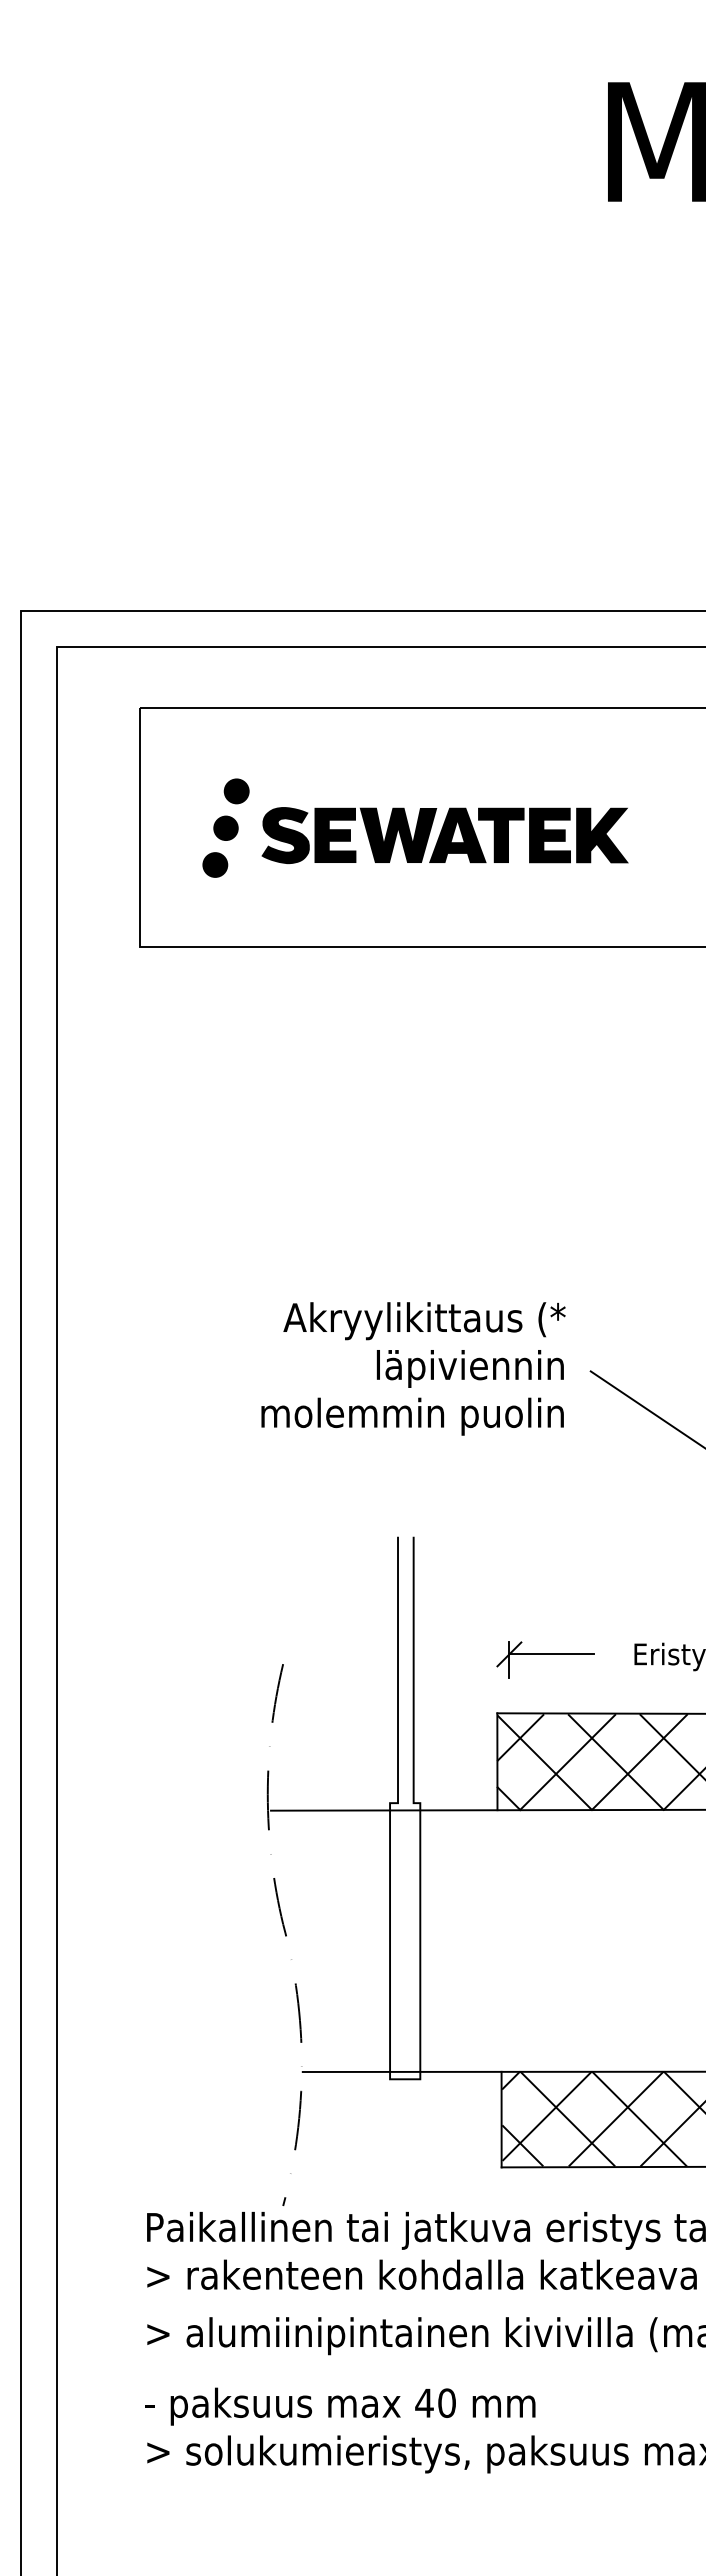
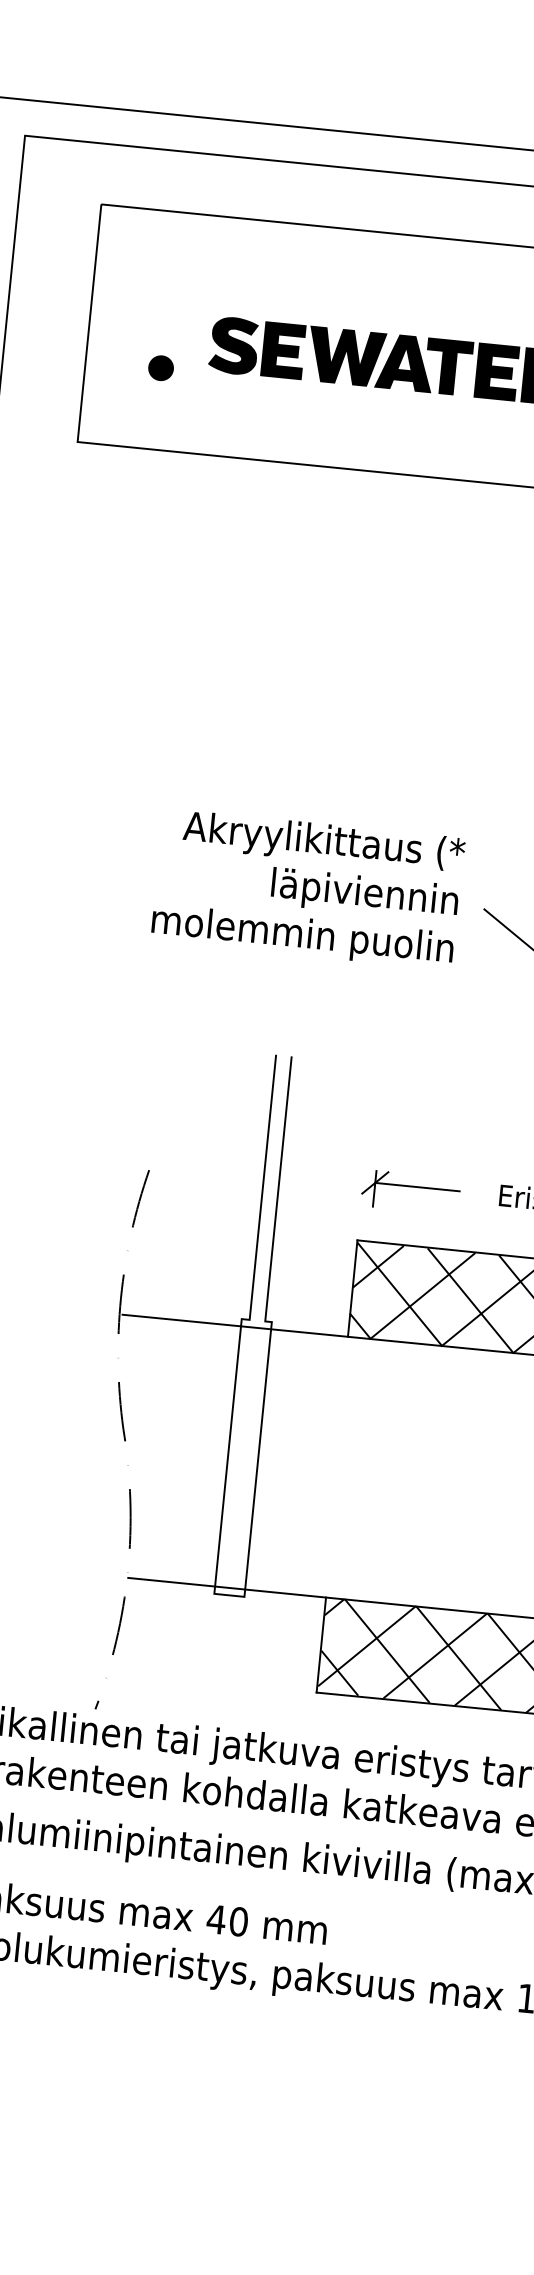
fill: (236, 791) -> (189, 297), removed
fill: (225, 828) -> (174, 332), removed

